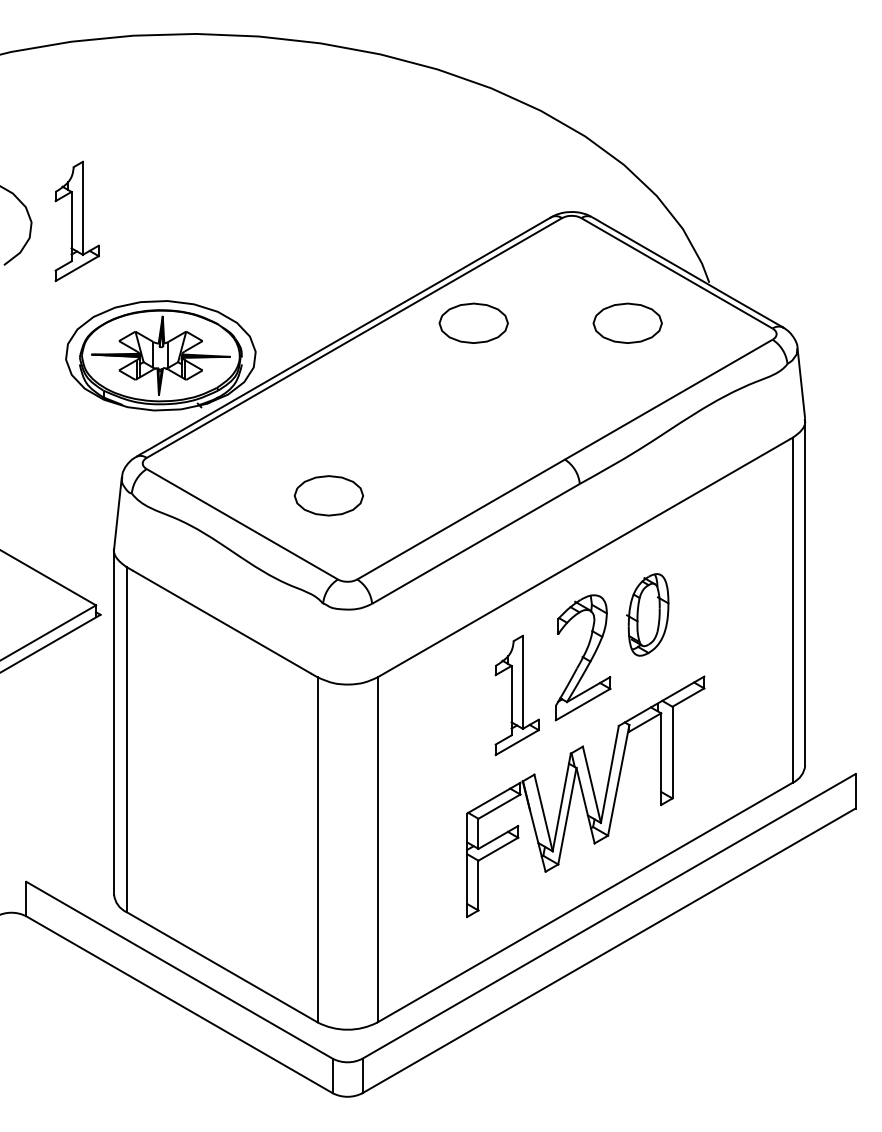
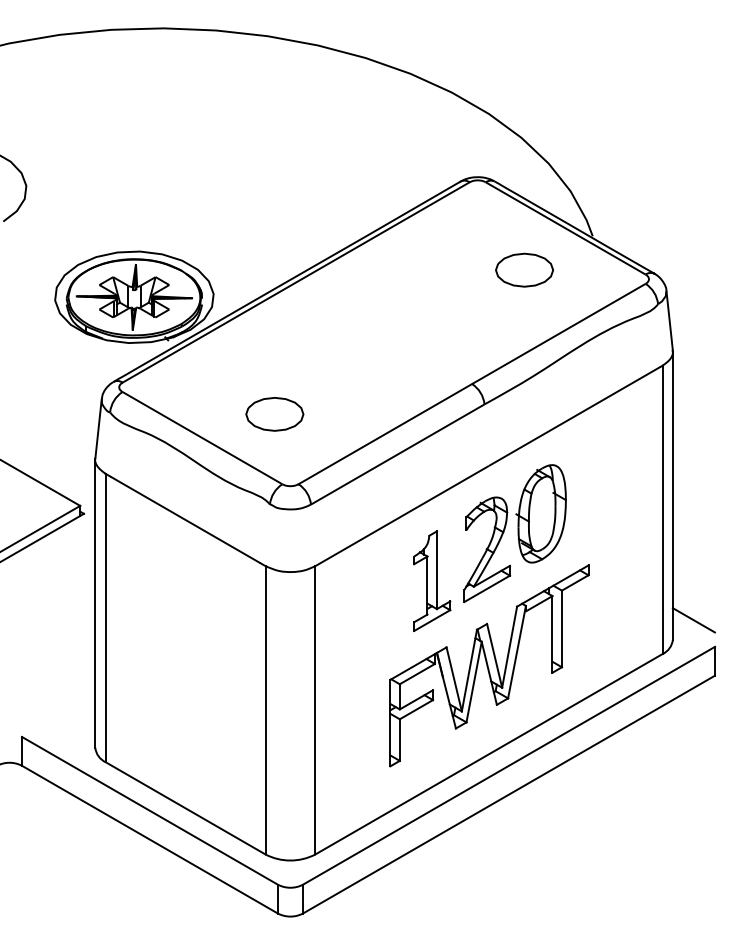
part: (76, 221) -> (63, 185), removed
part: (473, 322) -> (395, 269), removed
part: (647, 614) -> (541, 513), size x1.43
line: (830, 741) -> (694, 619), added

